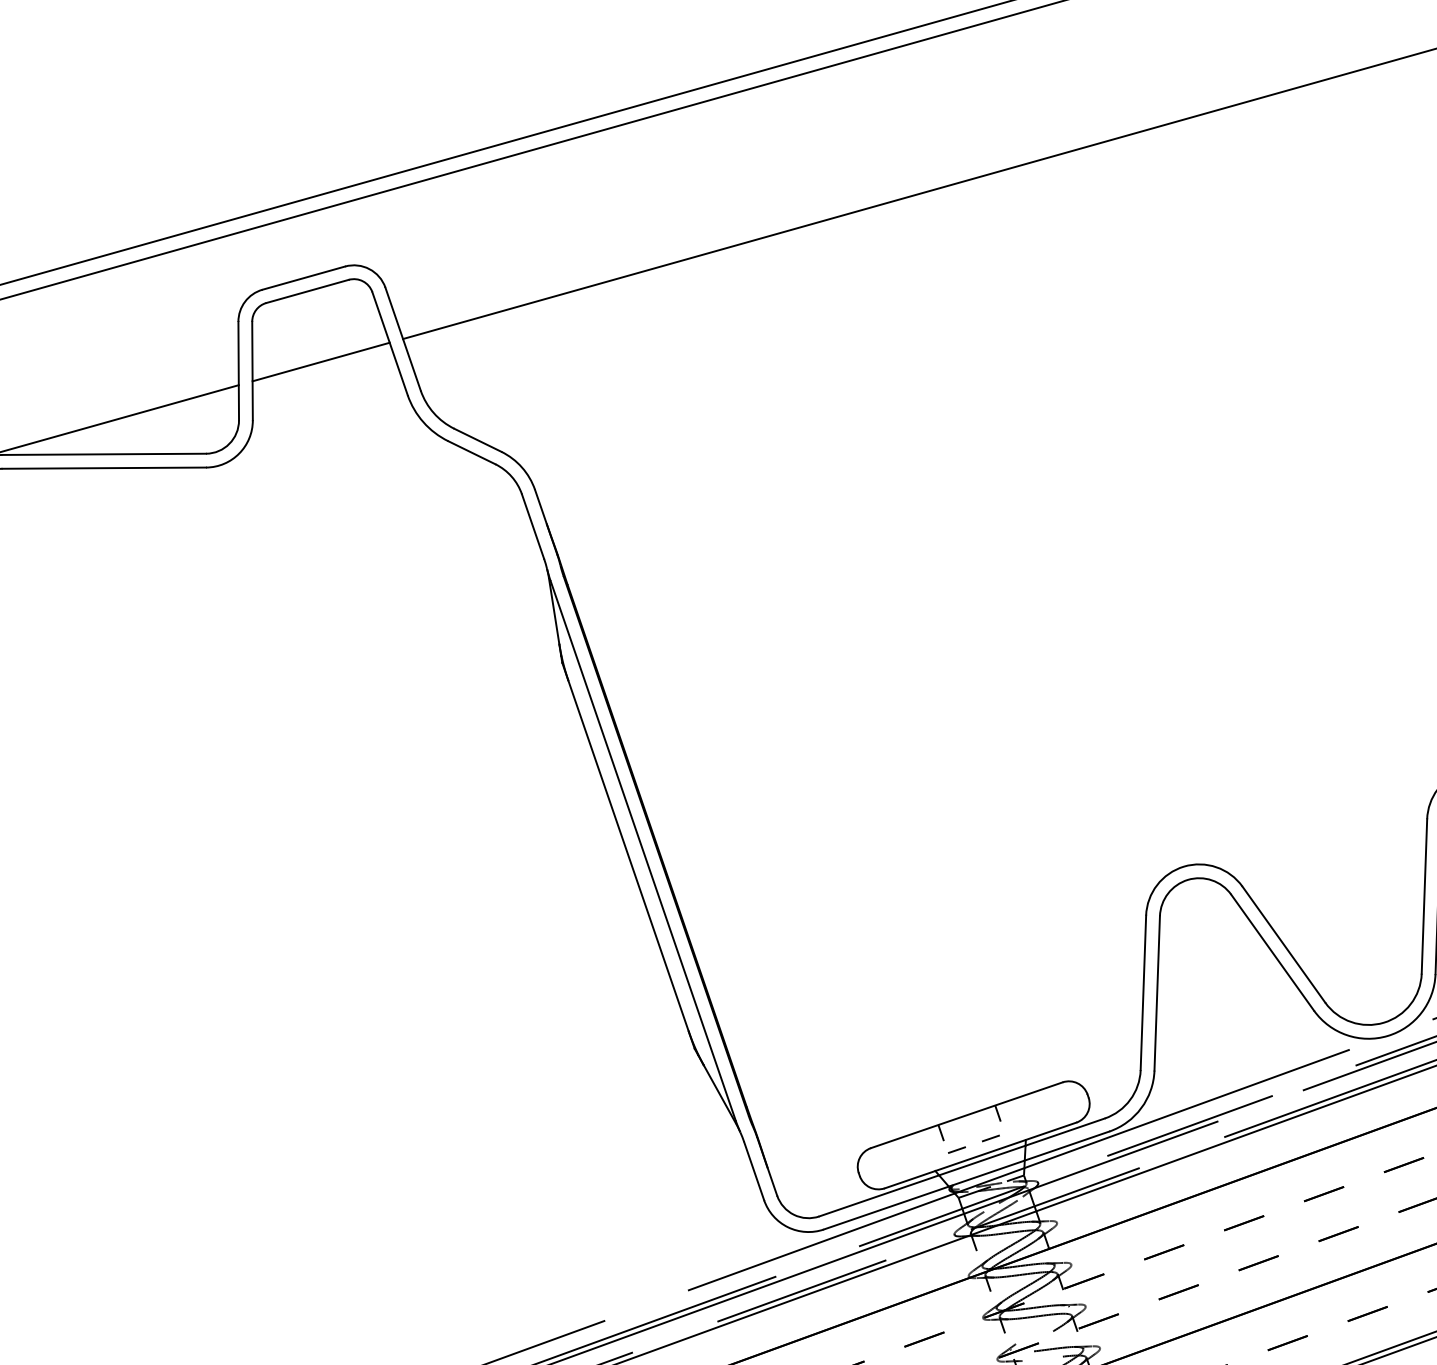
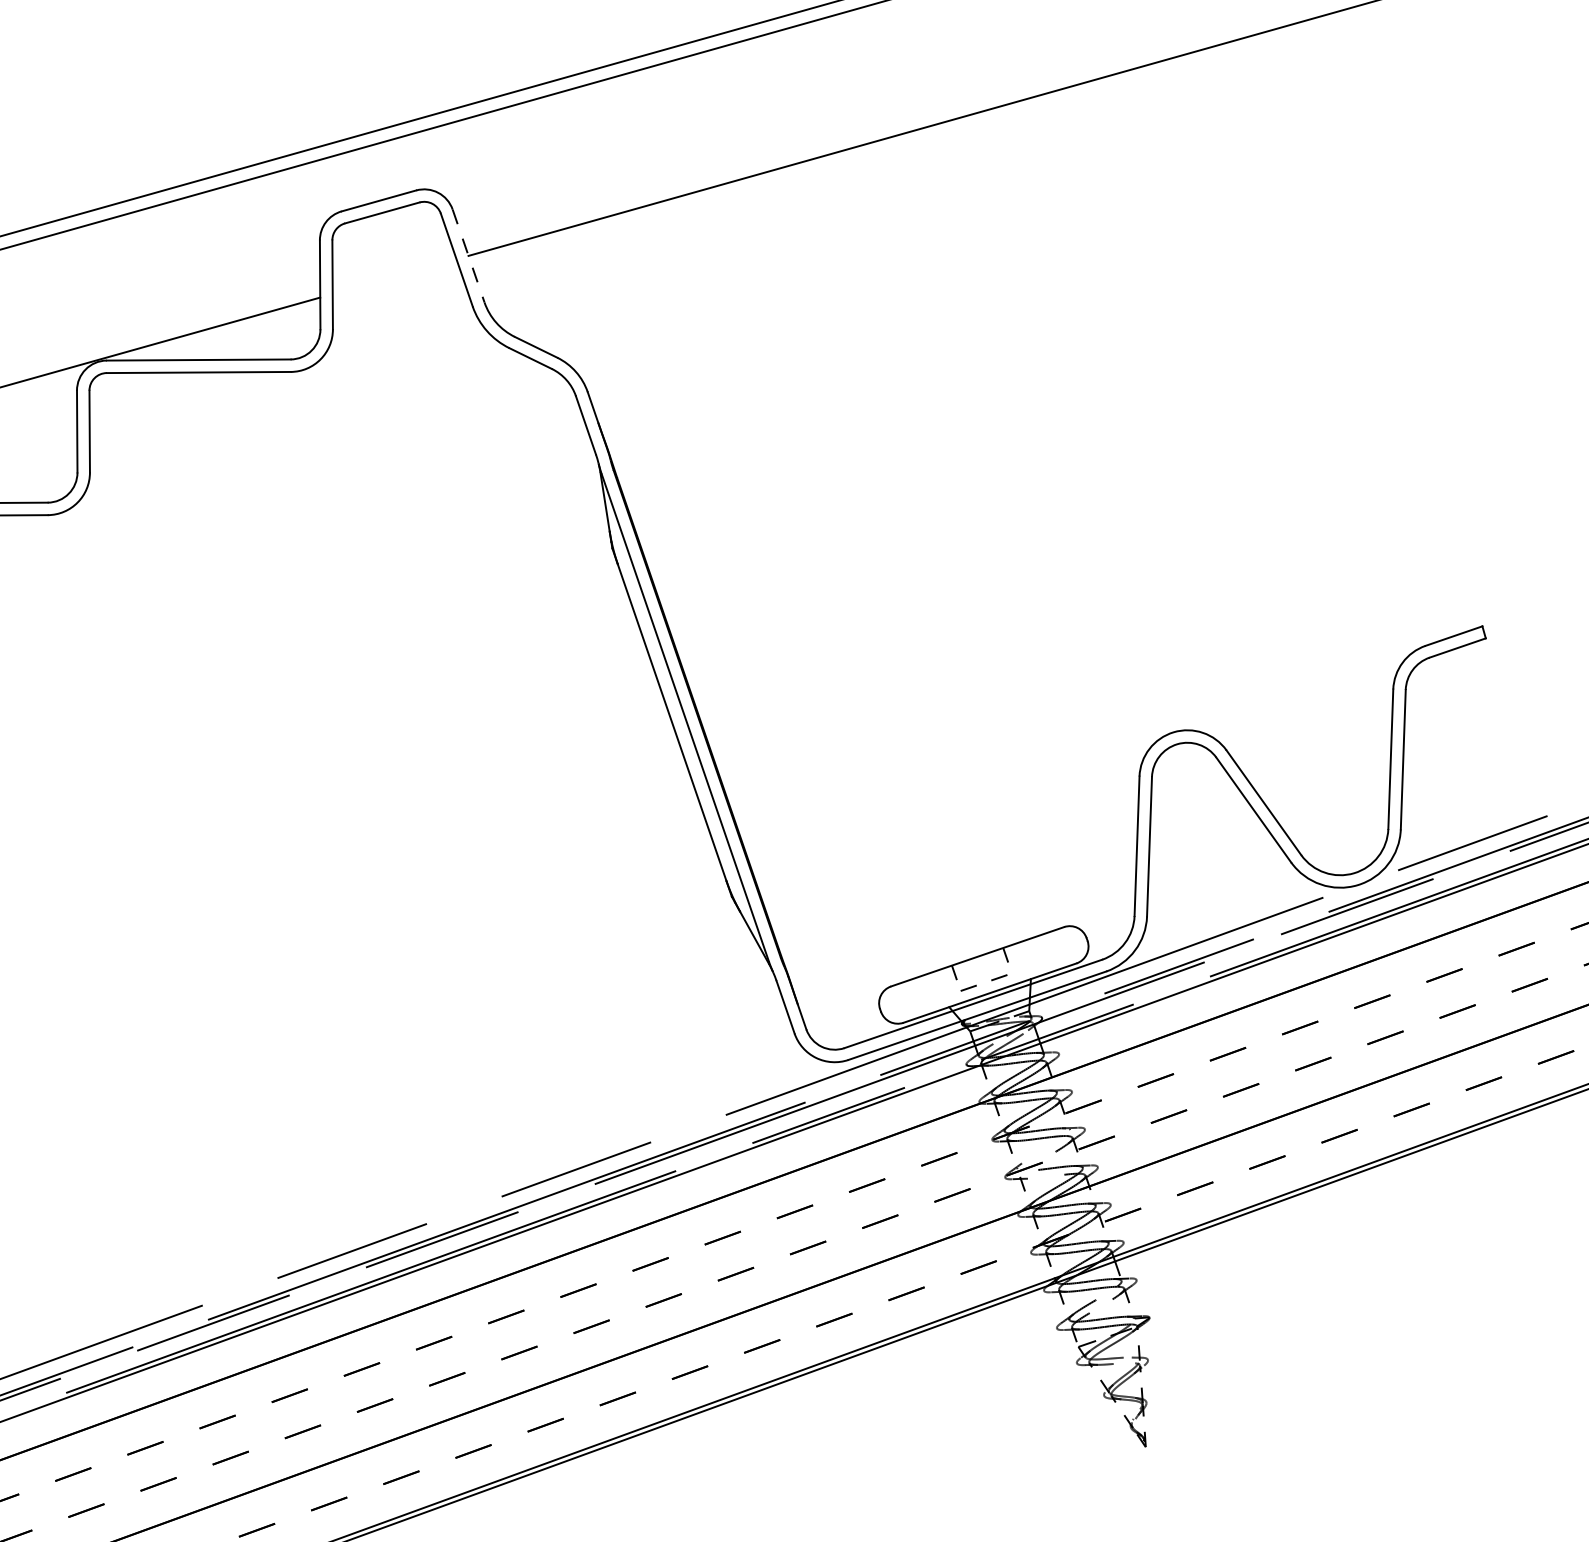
line: (402, 339) -> (468, 256), solid -> dashed
line: (321, 361) -> (394, 276), removed

